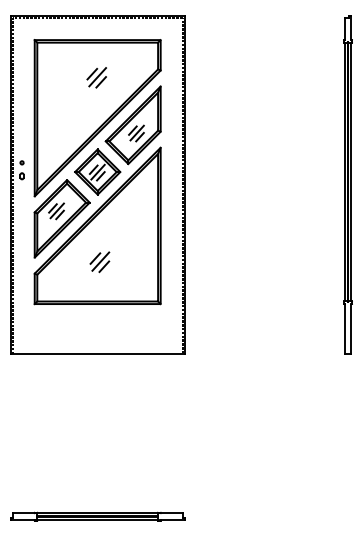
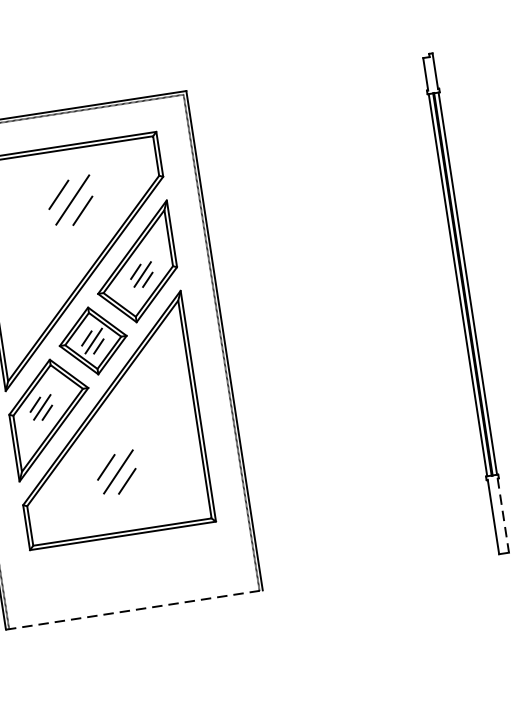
part: (96, 77) -> (70, 201), size x1.6
part: (99, 262) -> (116, 474), size x1.4
line: (351, 329) -> (503, 516), solid -> dashed
line: (97, 354) -> (134, 610), solid -> dashed

